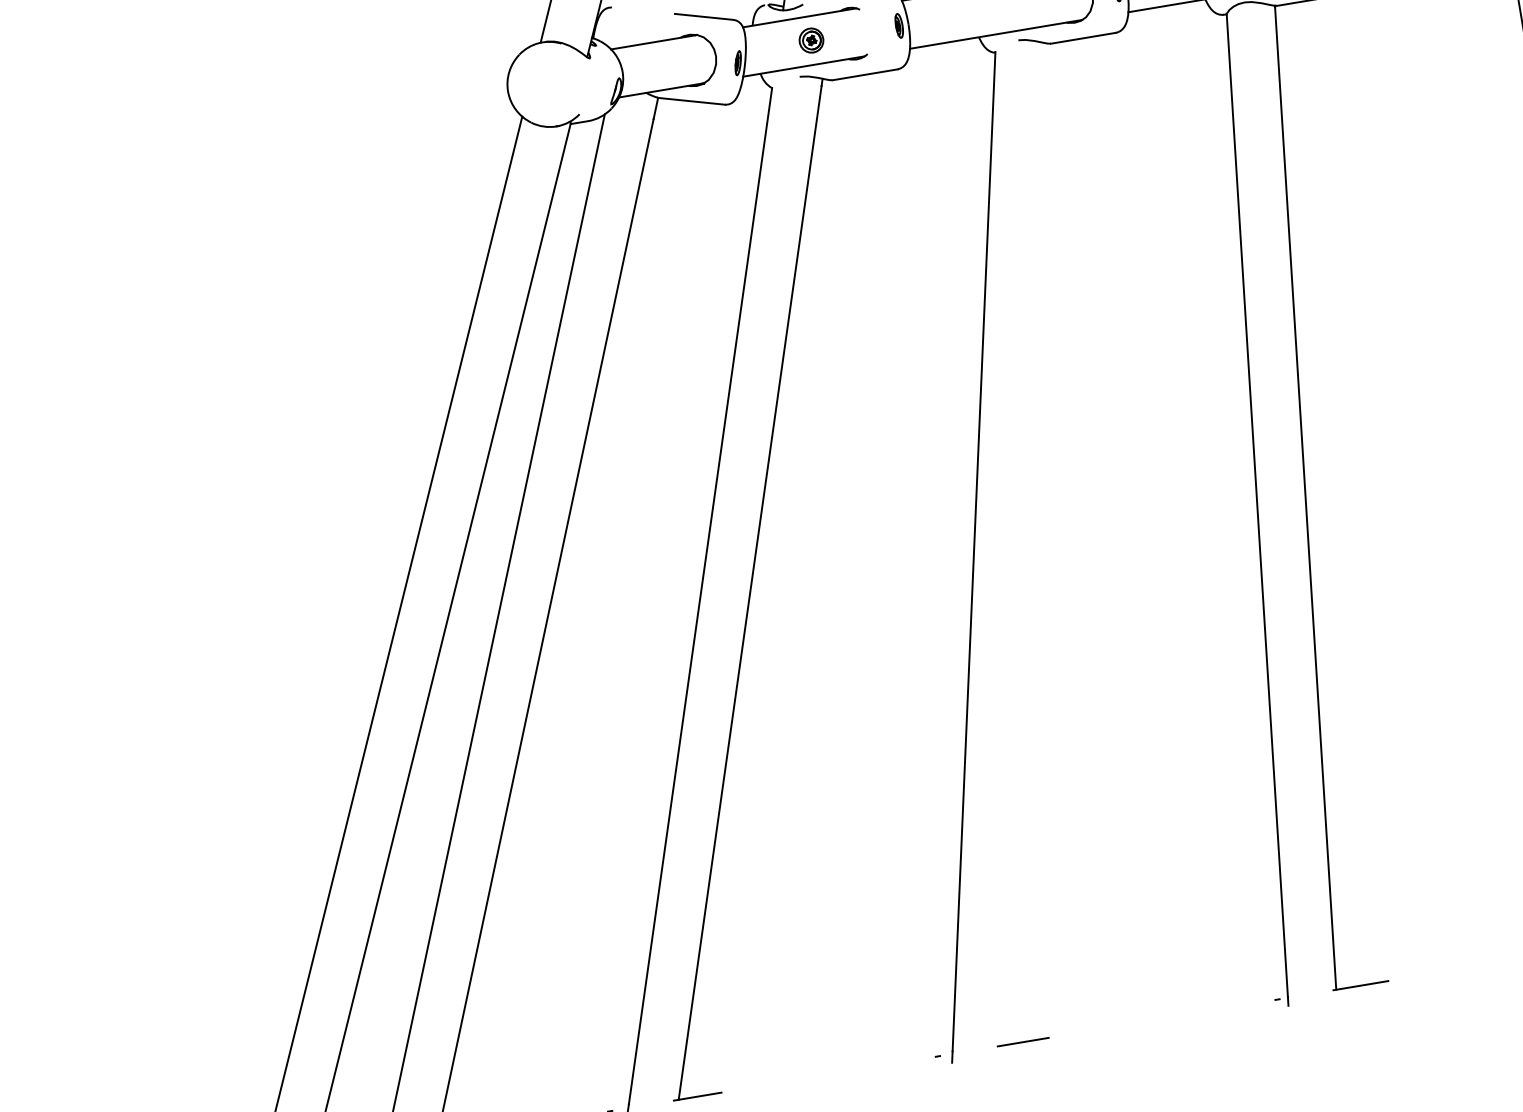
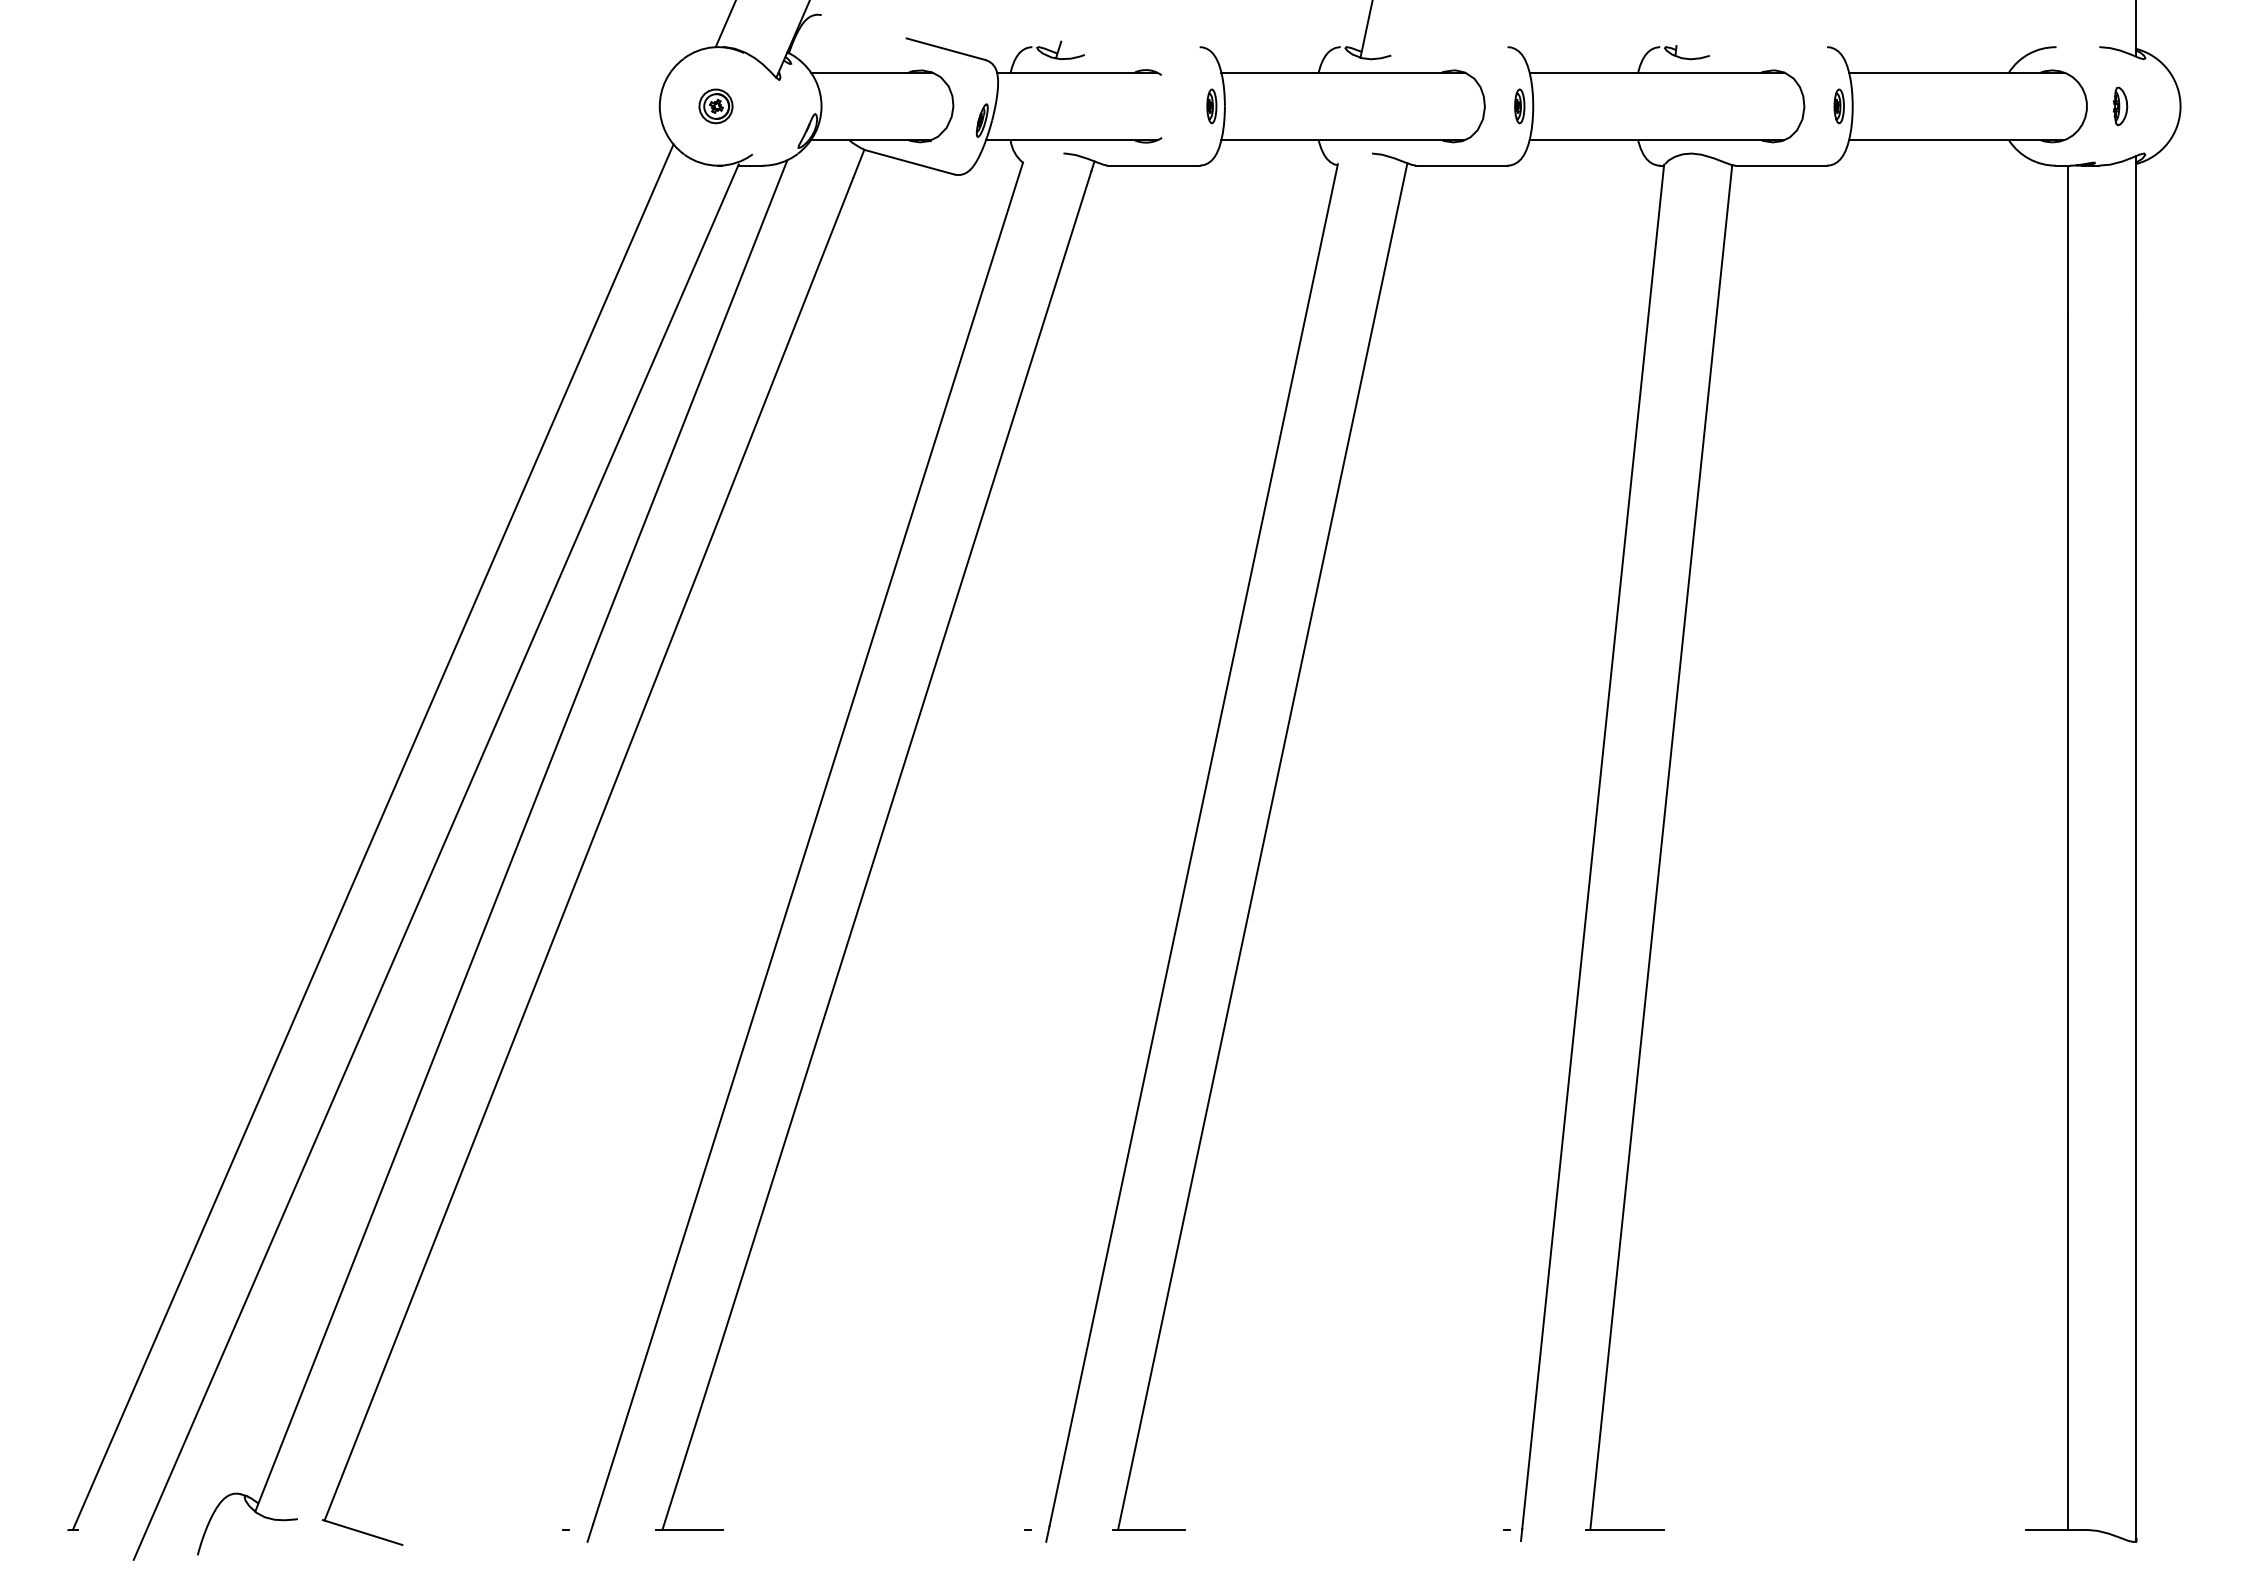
part: (811, 40) -> (715, 106), moved
line: (1022, 544) -> (1262, 846), added

